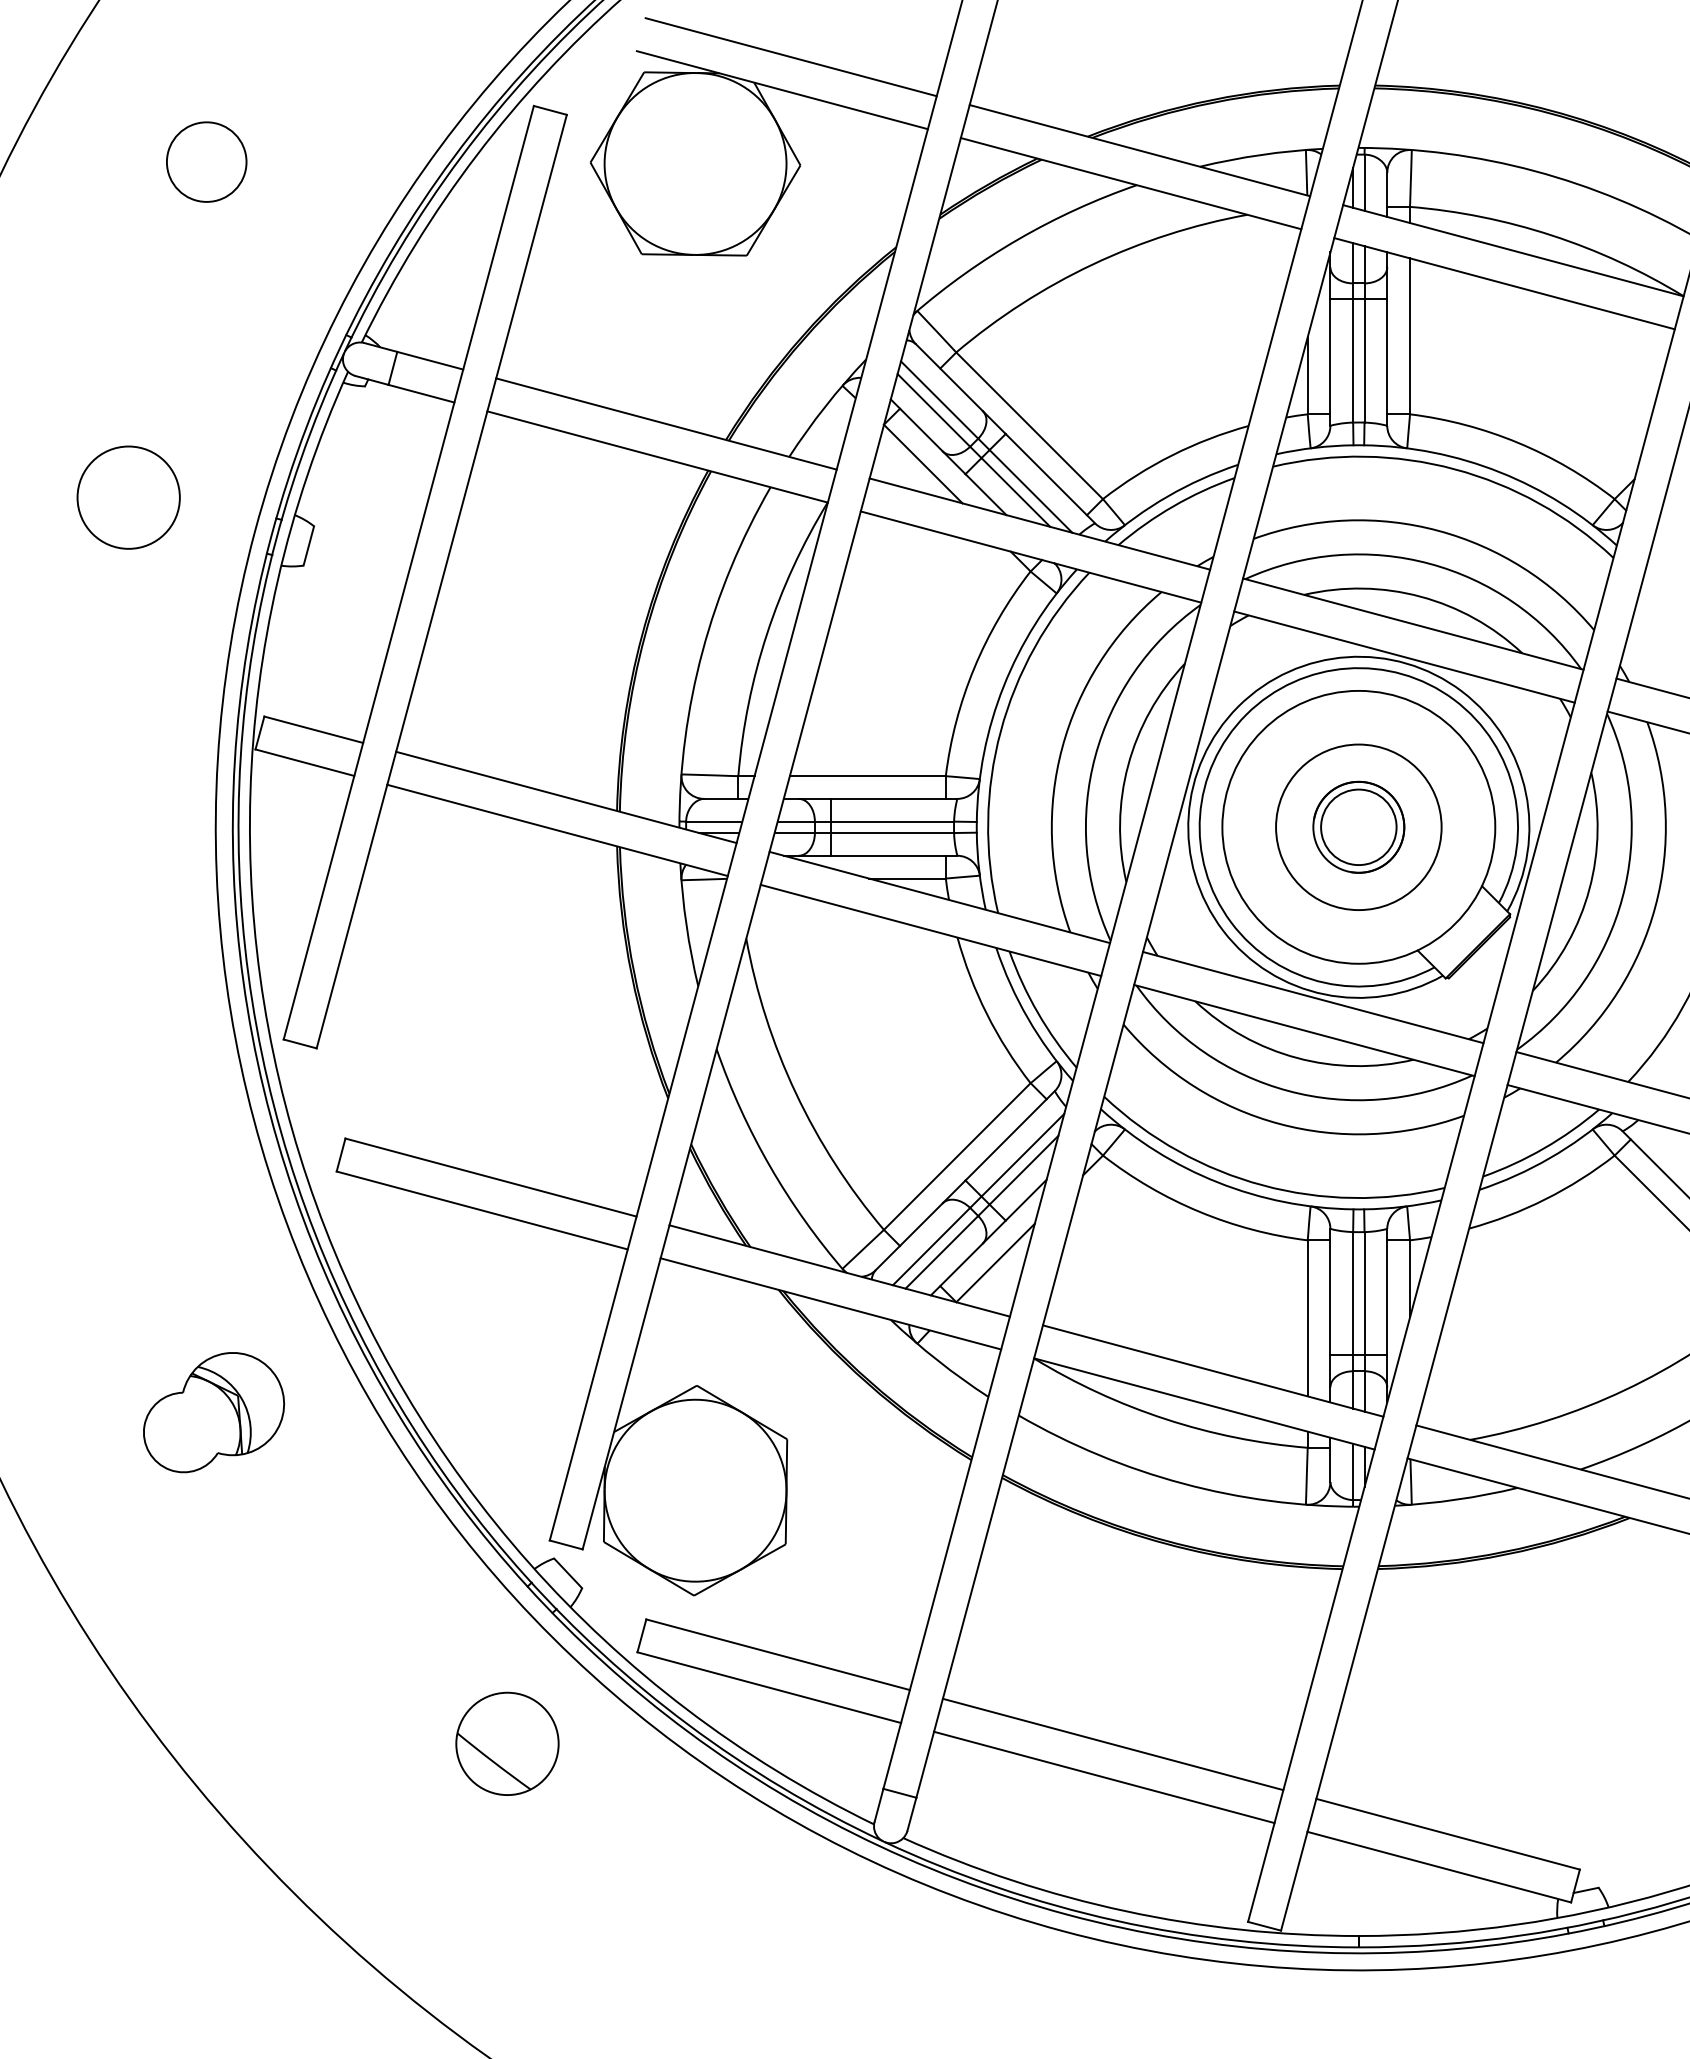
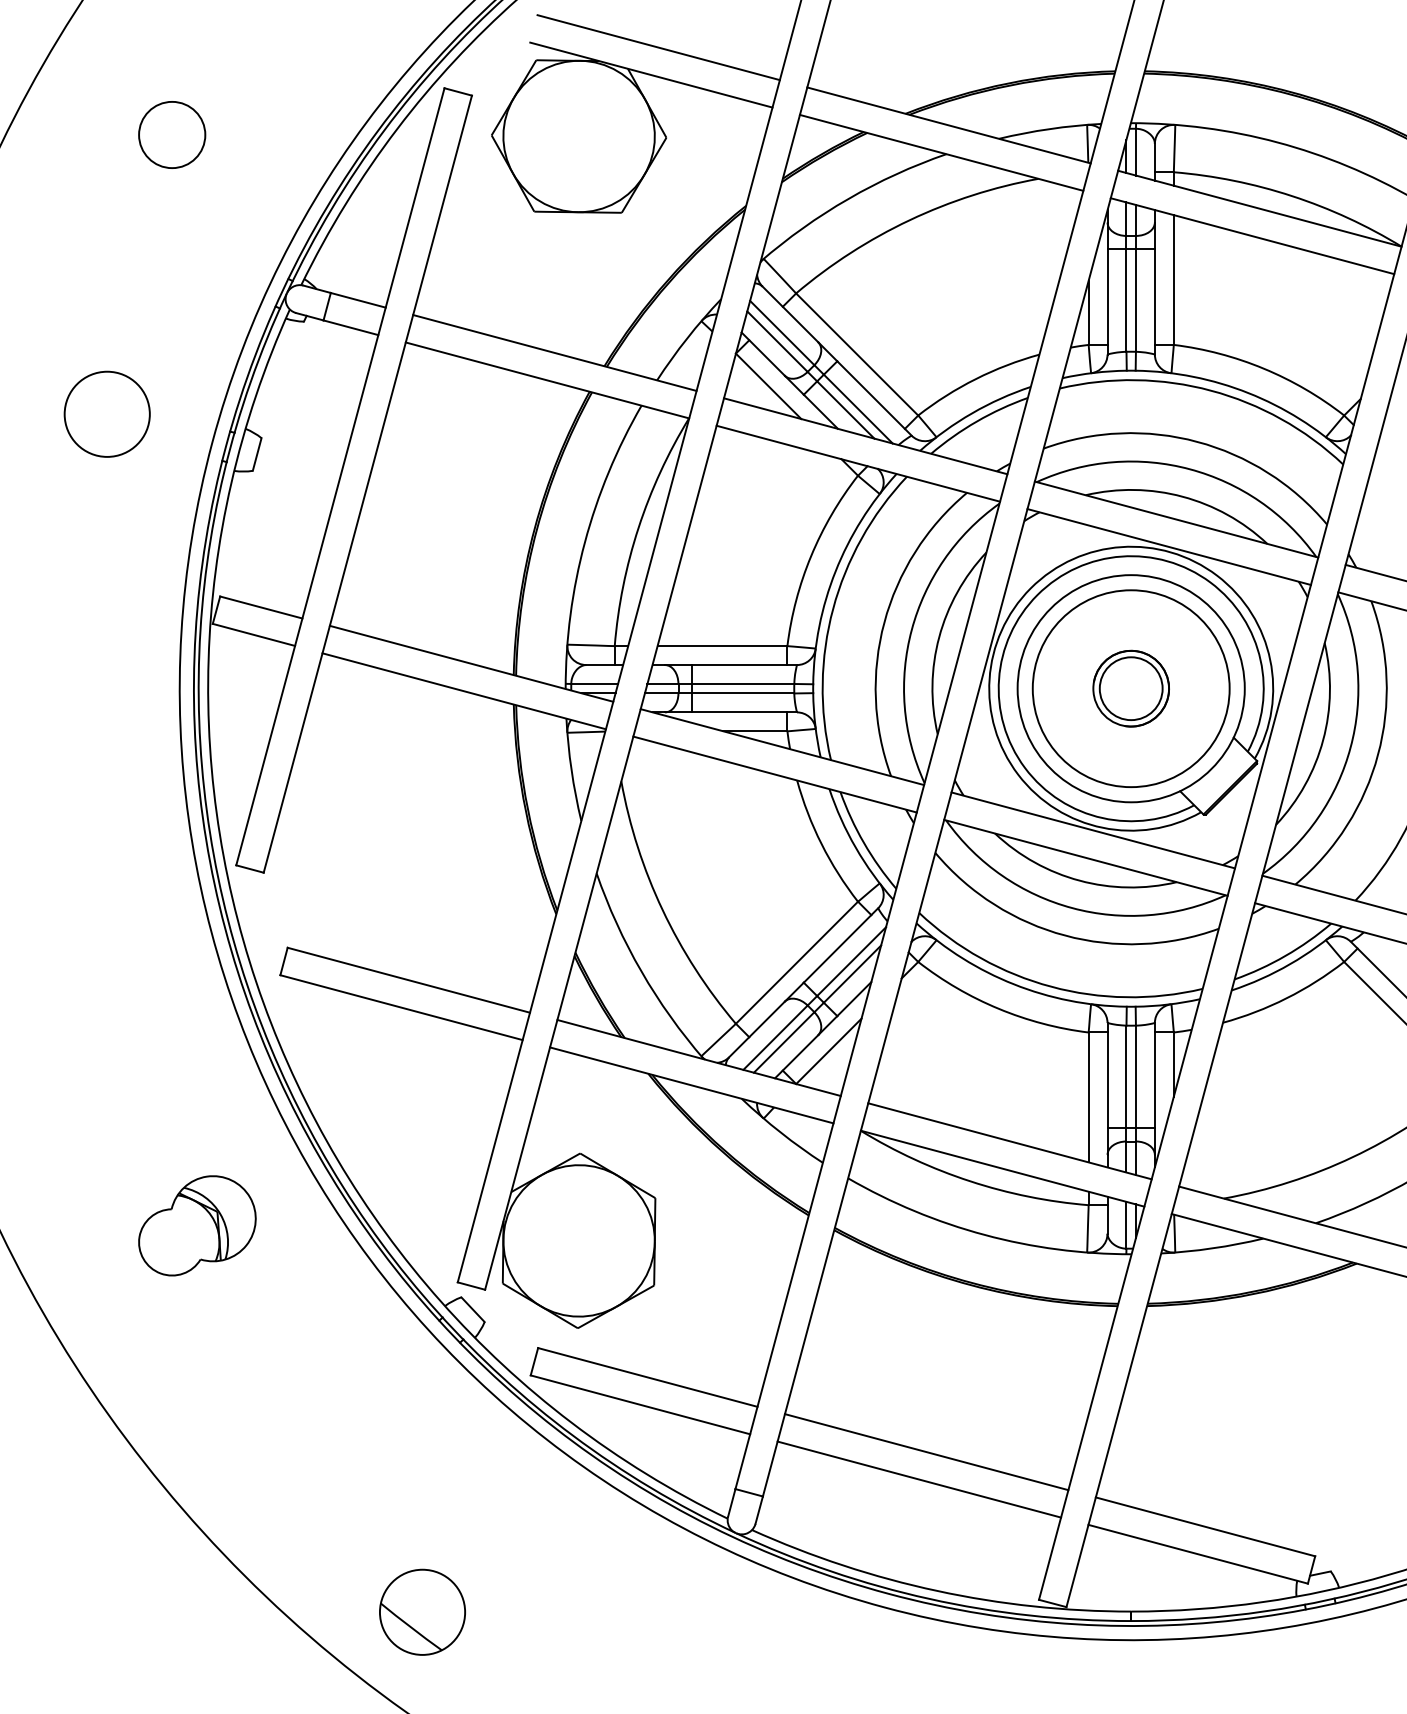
circle: (1358, 827) -> (1130, 688), size x1.43
part: (214, 1412) -> (197, 1225), moved
part: (507, 1743) -> (422, 1611), moved

